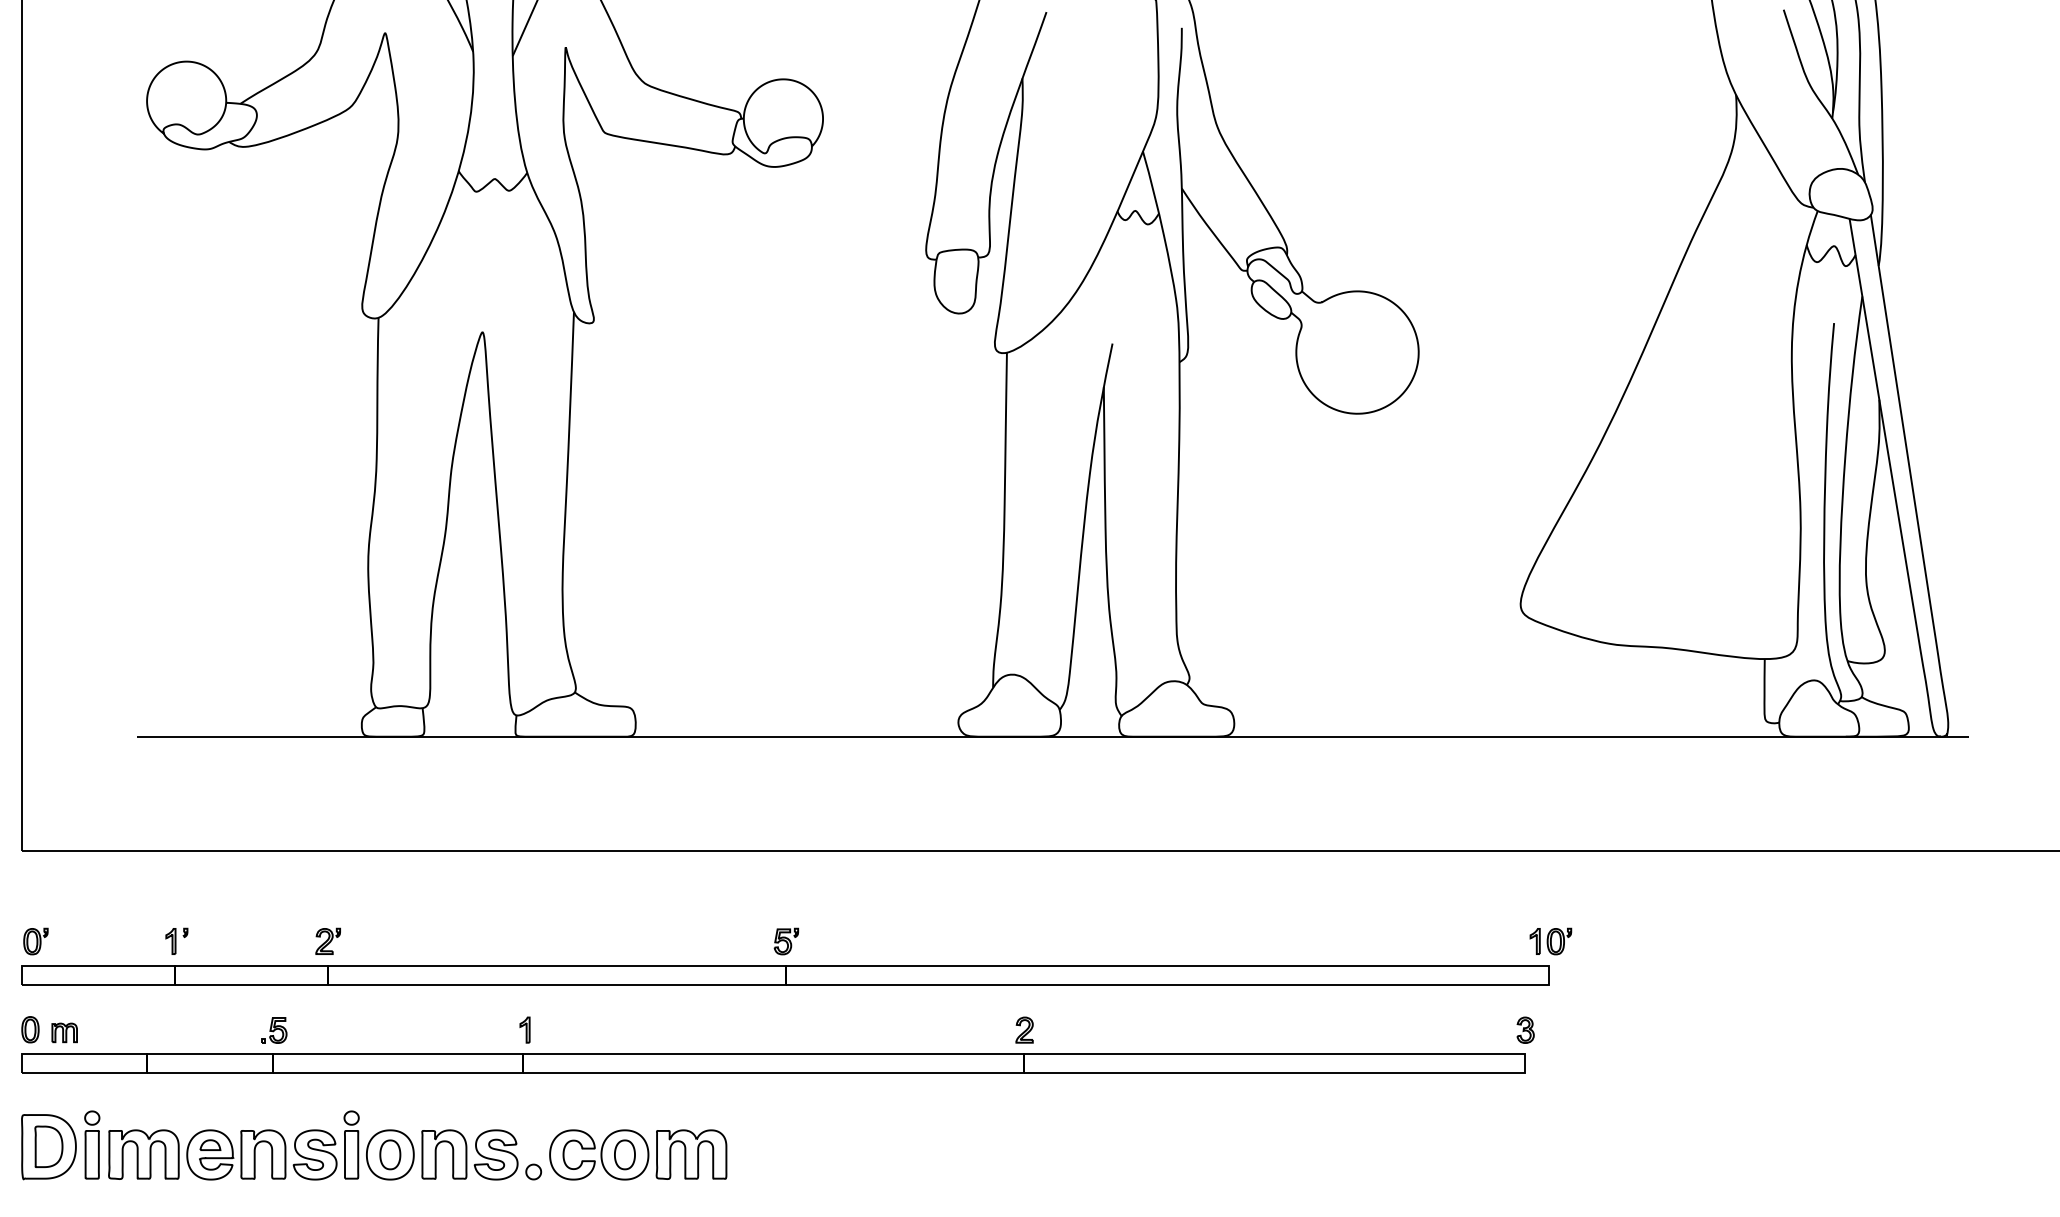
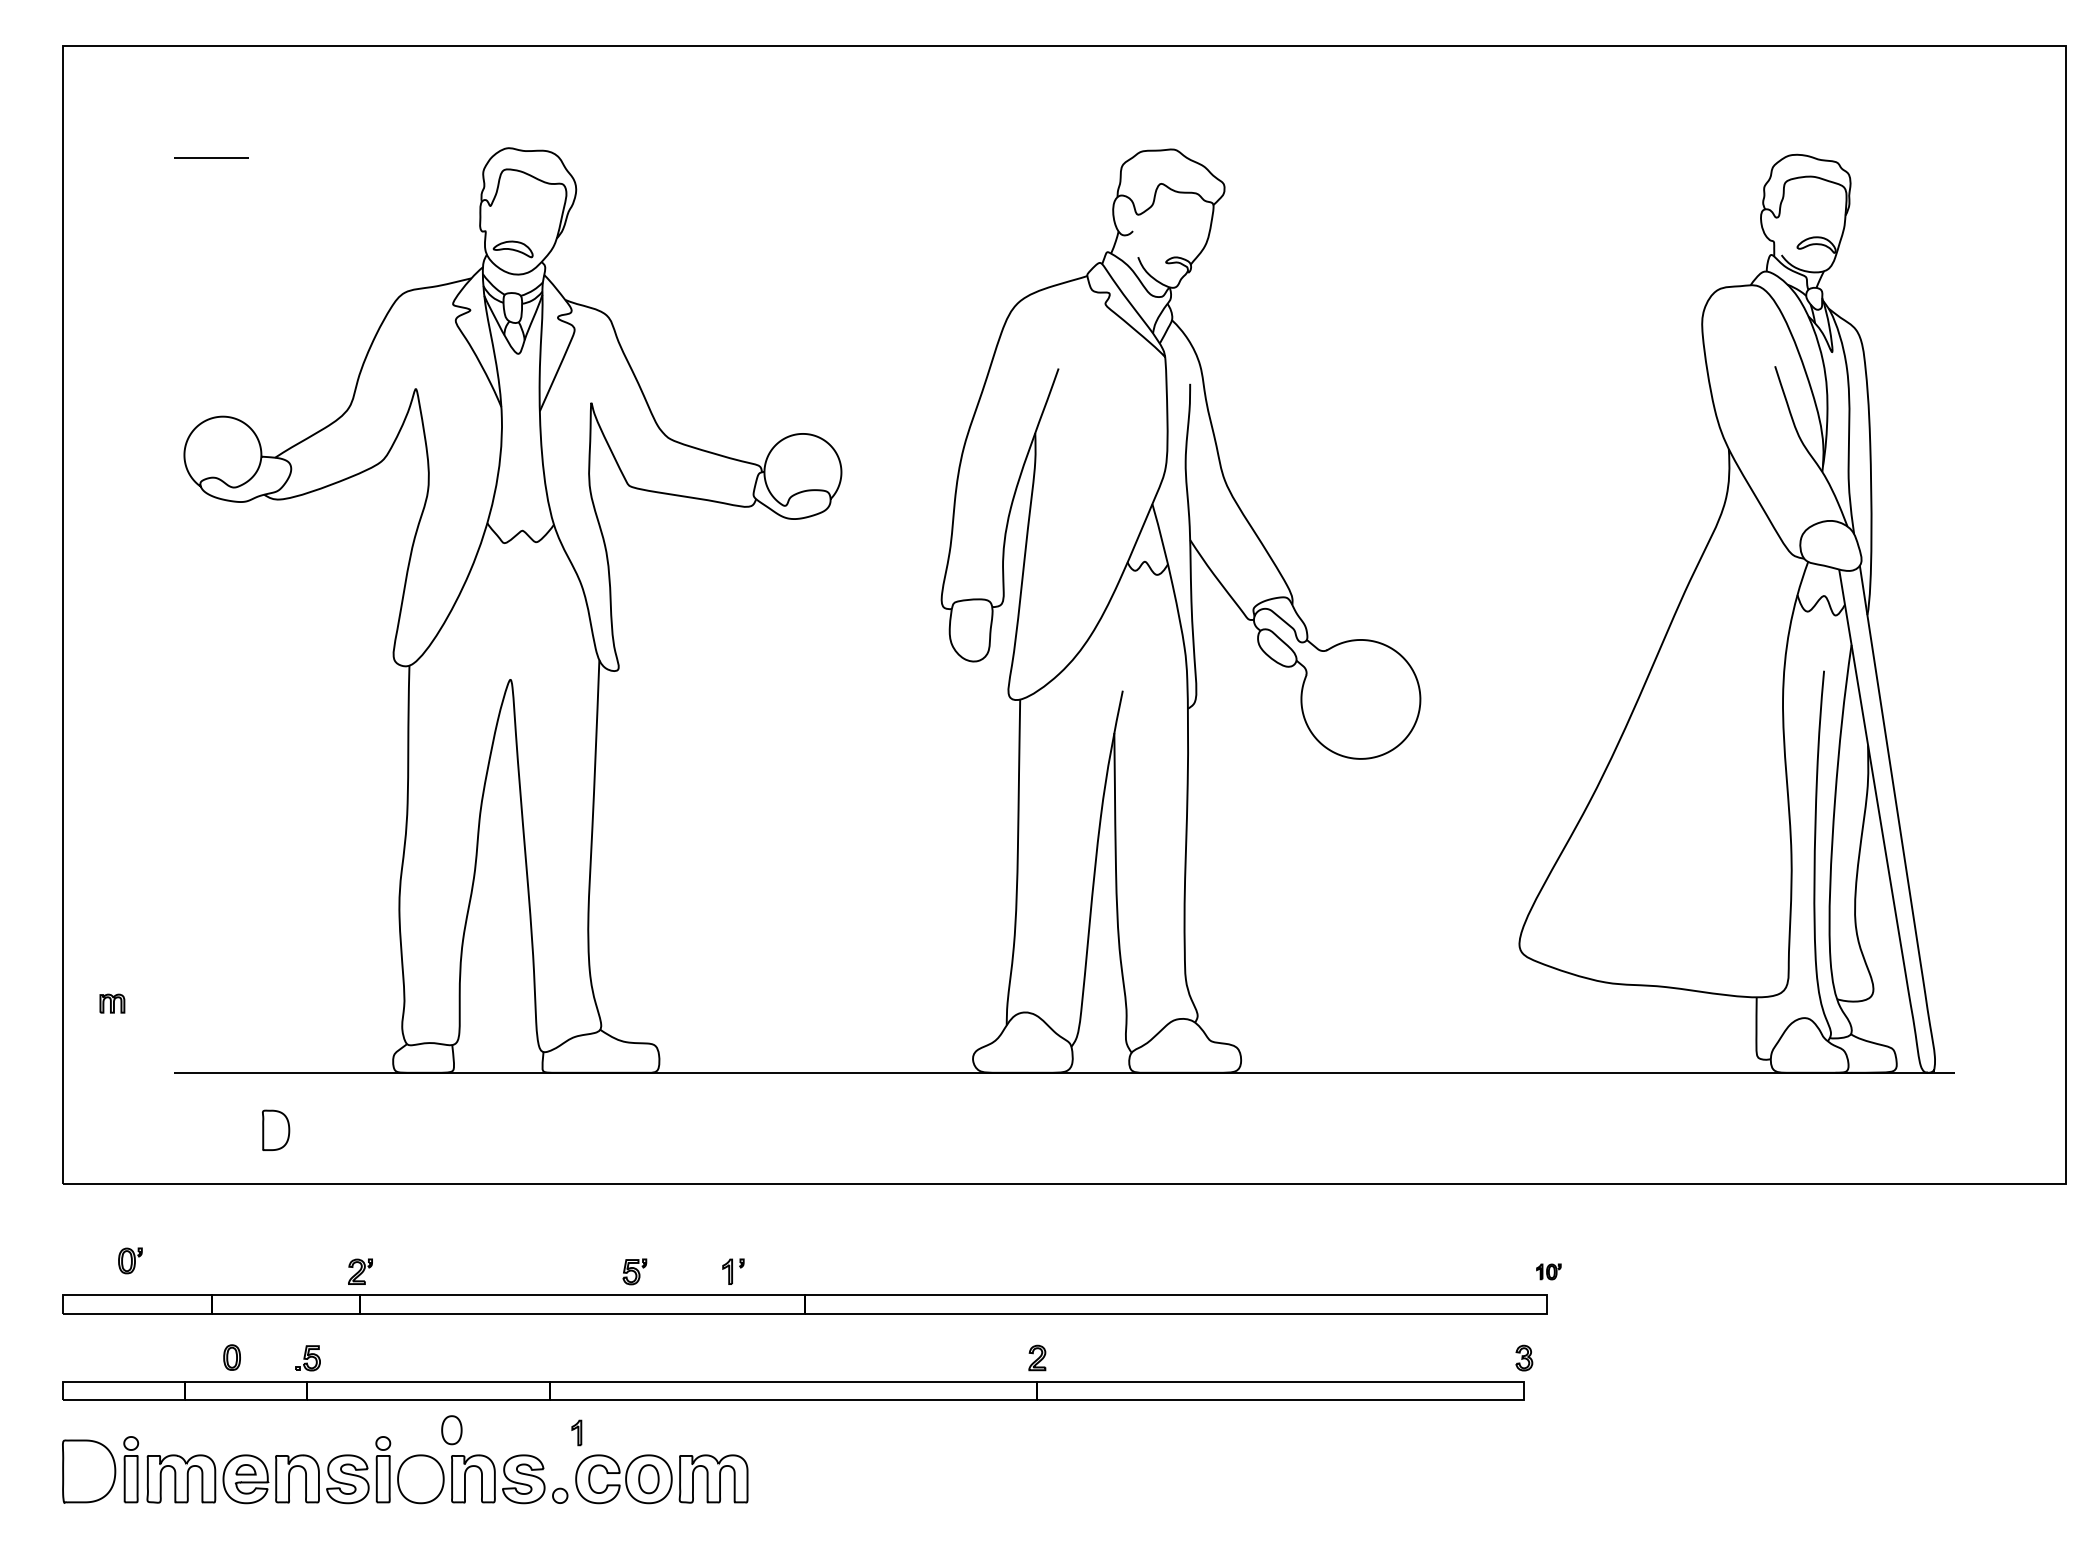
part: (35, 941) -> (130, 1260), moved
part: (176, 941) -> (733, 1271), moved
part: (786, 941) -> (634, 1271), moved
part: (1550, 941) -> (1548, 1271), size x0.6
part: (29, 1029) -> (231, 1357), moved
part: (524, 1029) -> (576, 1432), moved
part: (64, 1032) -> (112, 1003), moved
part: (49, 1145) -> (276, 1129), moved
part: (389, 1155) -> (451, 1430), moved

